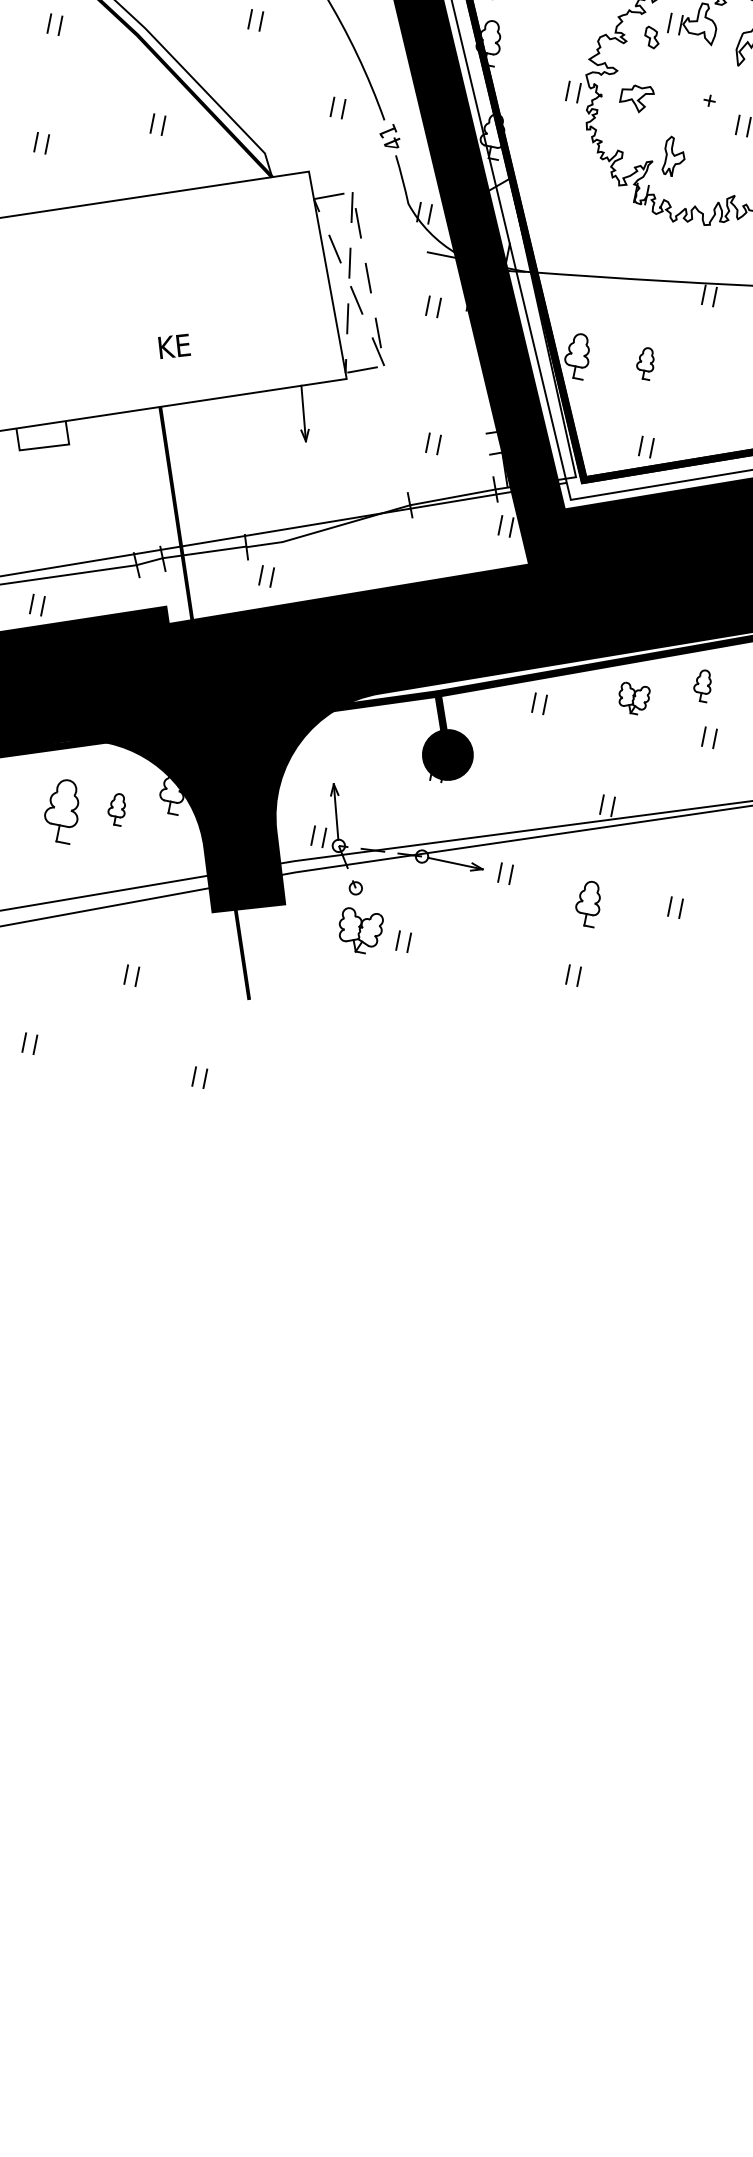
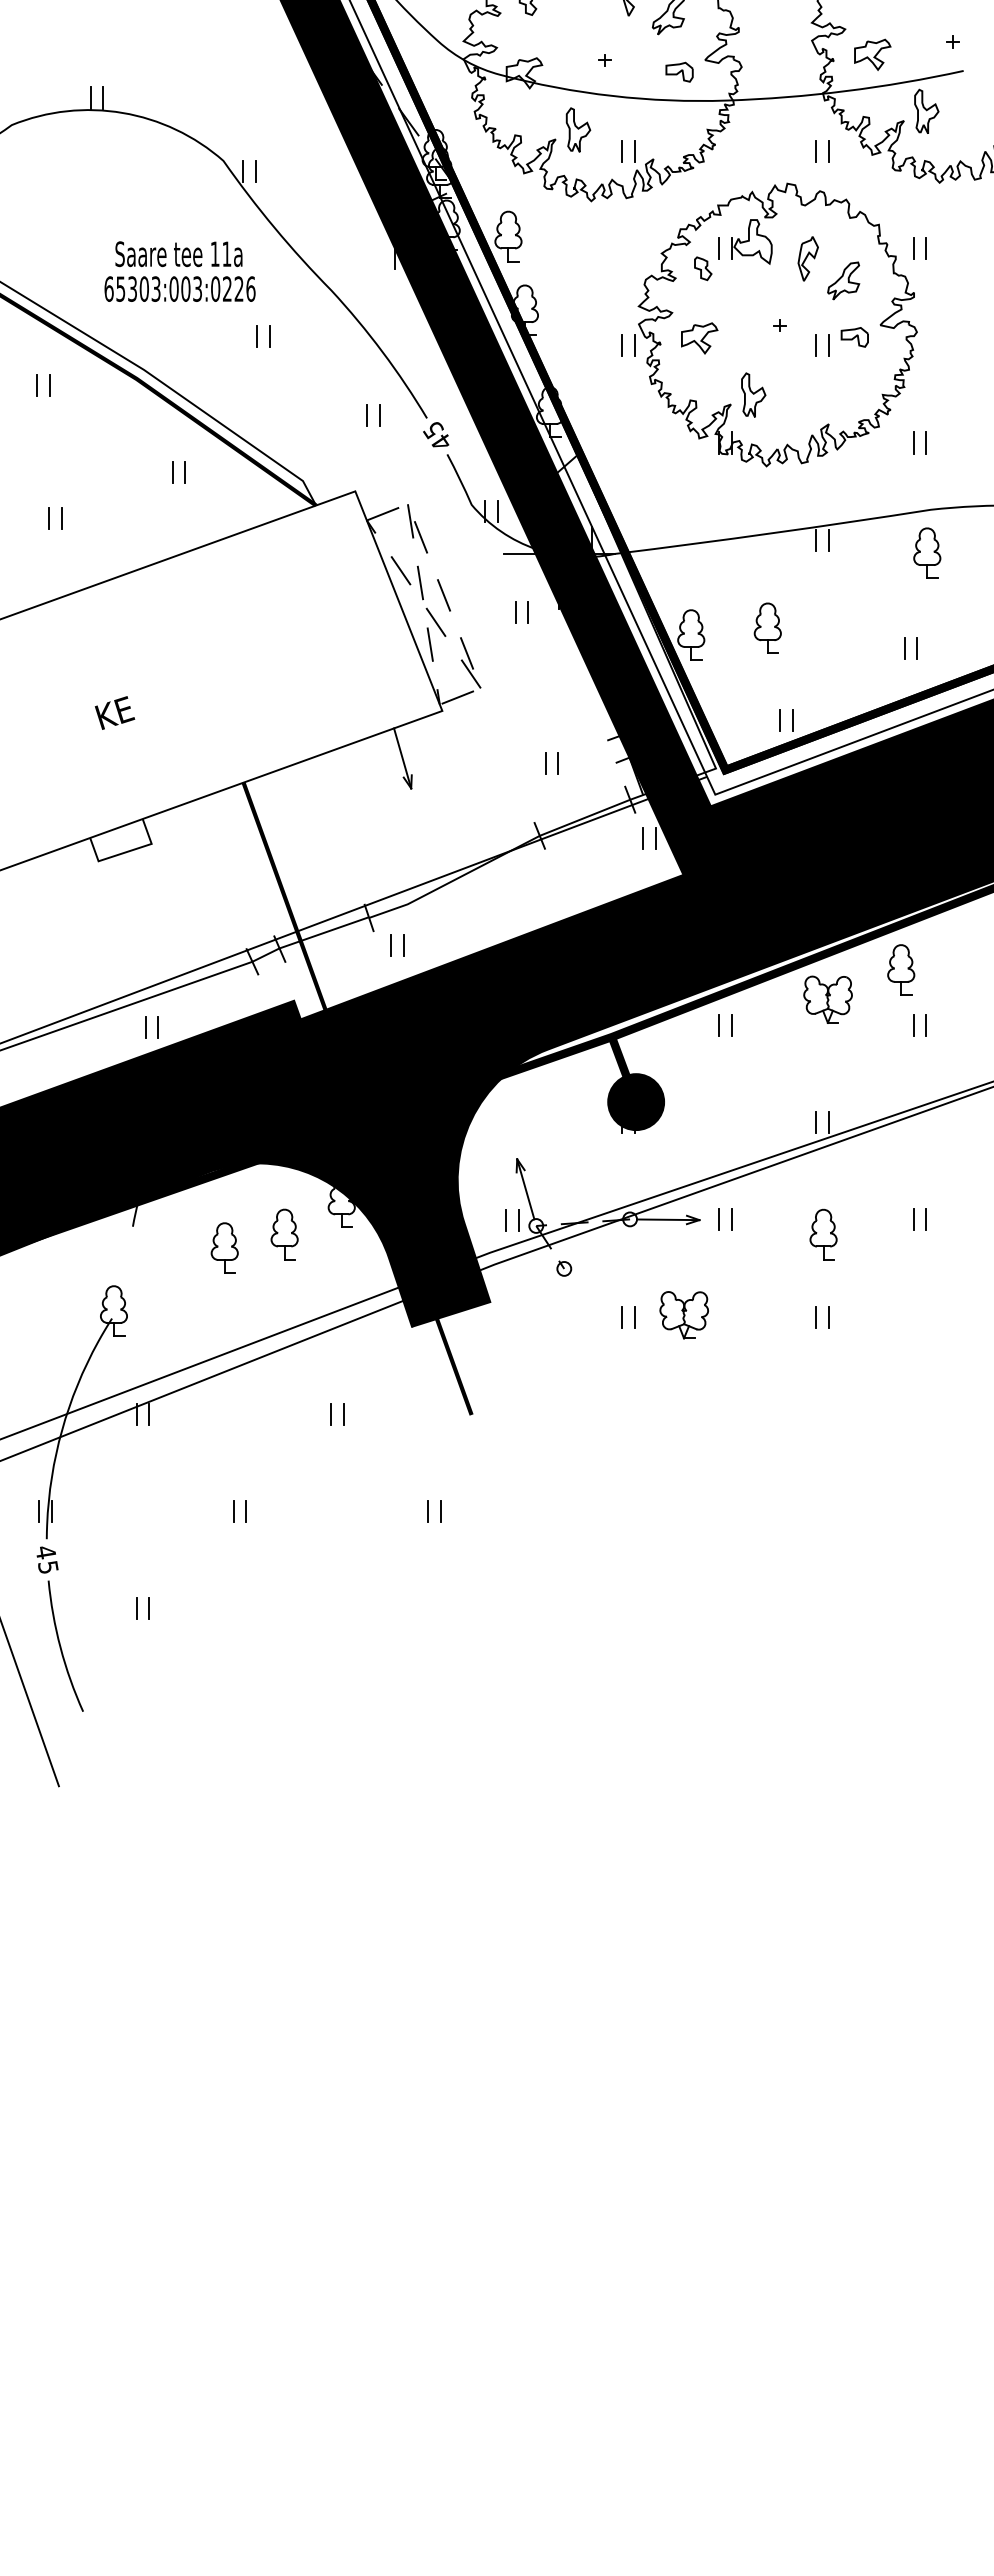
text: (388, 131) -> (433, 429), 41 -> 45
text: (174, 345) -> (114, 712), moved
part: (645, 362) -> (767, 627), size x1.43
part: (703, 685) -> (901, 969), size x1.43
part: (633, 698) -> (827, 999), size x1.43
part: (117, 809) -> (284, 1234), size x1.43
part: (62, 810) -> (224, 1247), size x0.71
part: (359, 931) -> (683, 1315), moved

